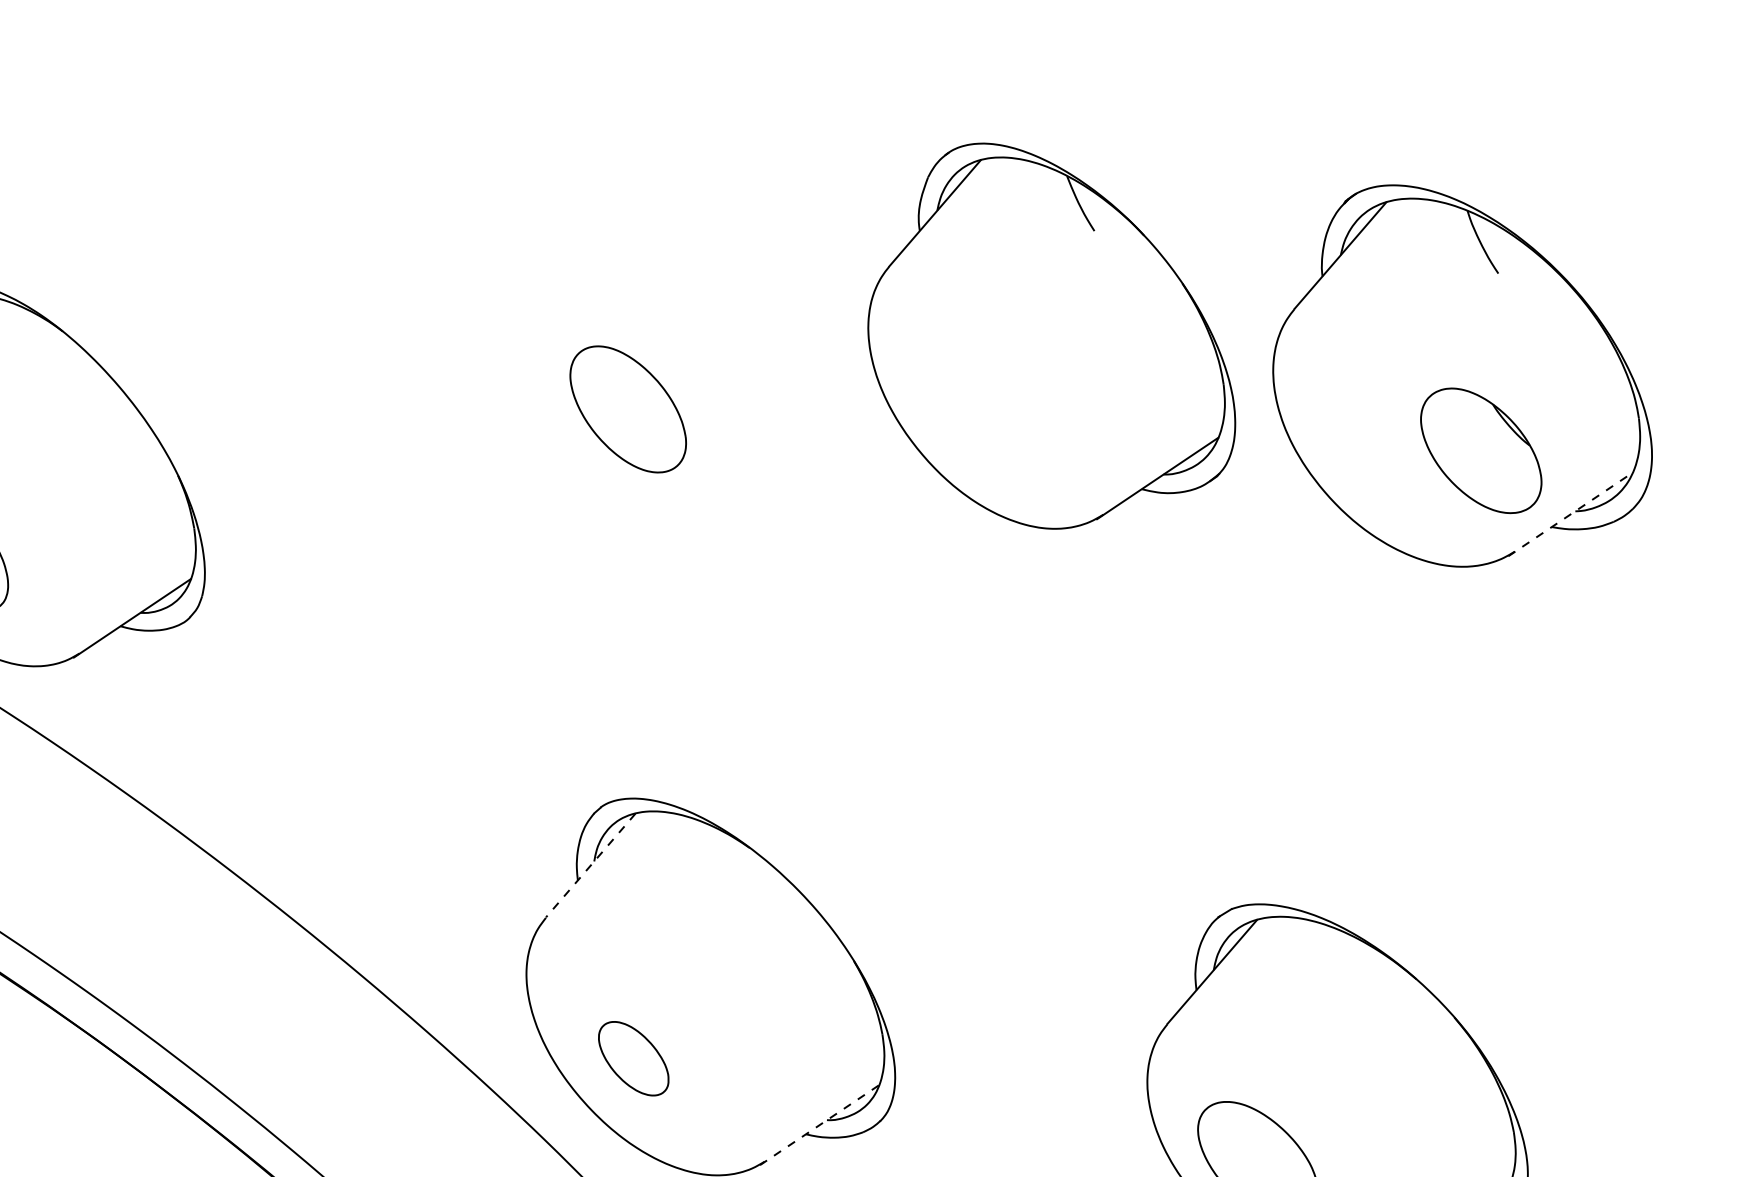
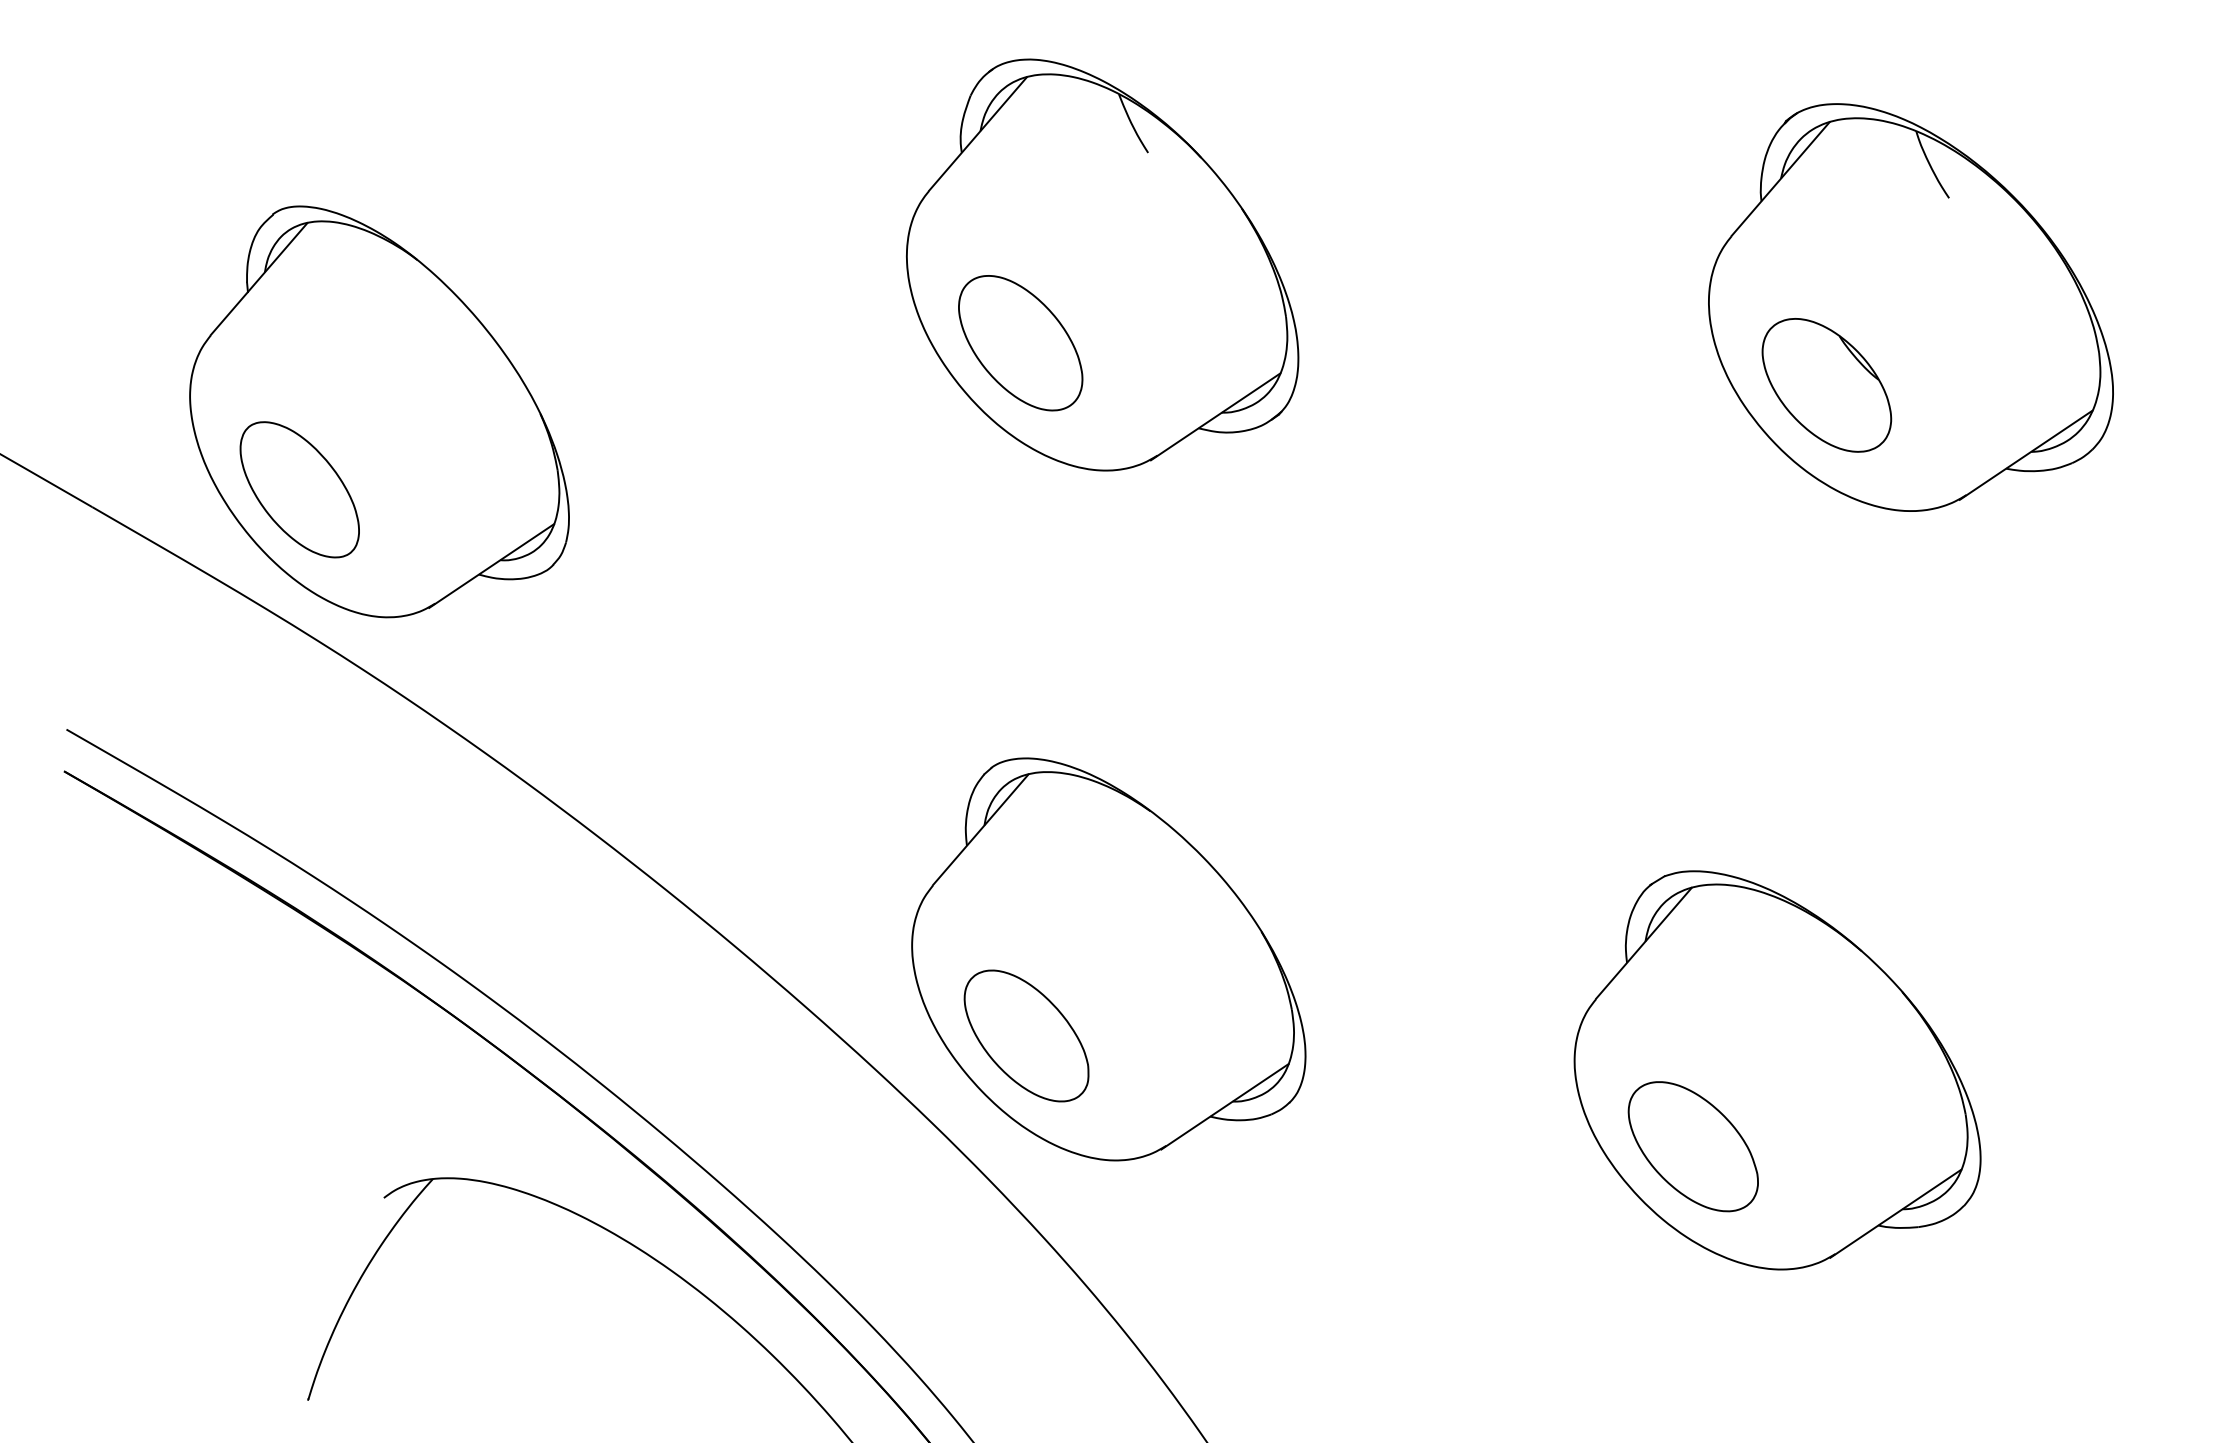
part: (1051, 335) -> (1102, 264), moved
part: (1480, 450) -> (1826, 385), moved
line: (1570, 514) -> (2026, 455), dashed -> solid
line: (590, 866) -> (980, 830), dashed -> solid
part: (633, 1058) -> (1026, 1035), size x1.67
line: (819, 1124) -> (1224, 1106), dashed -> solid

